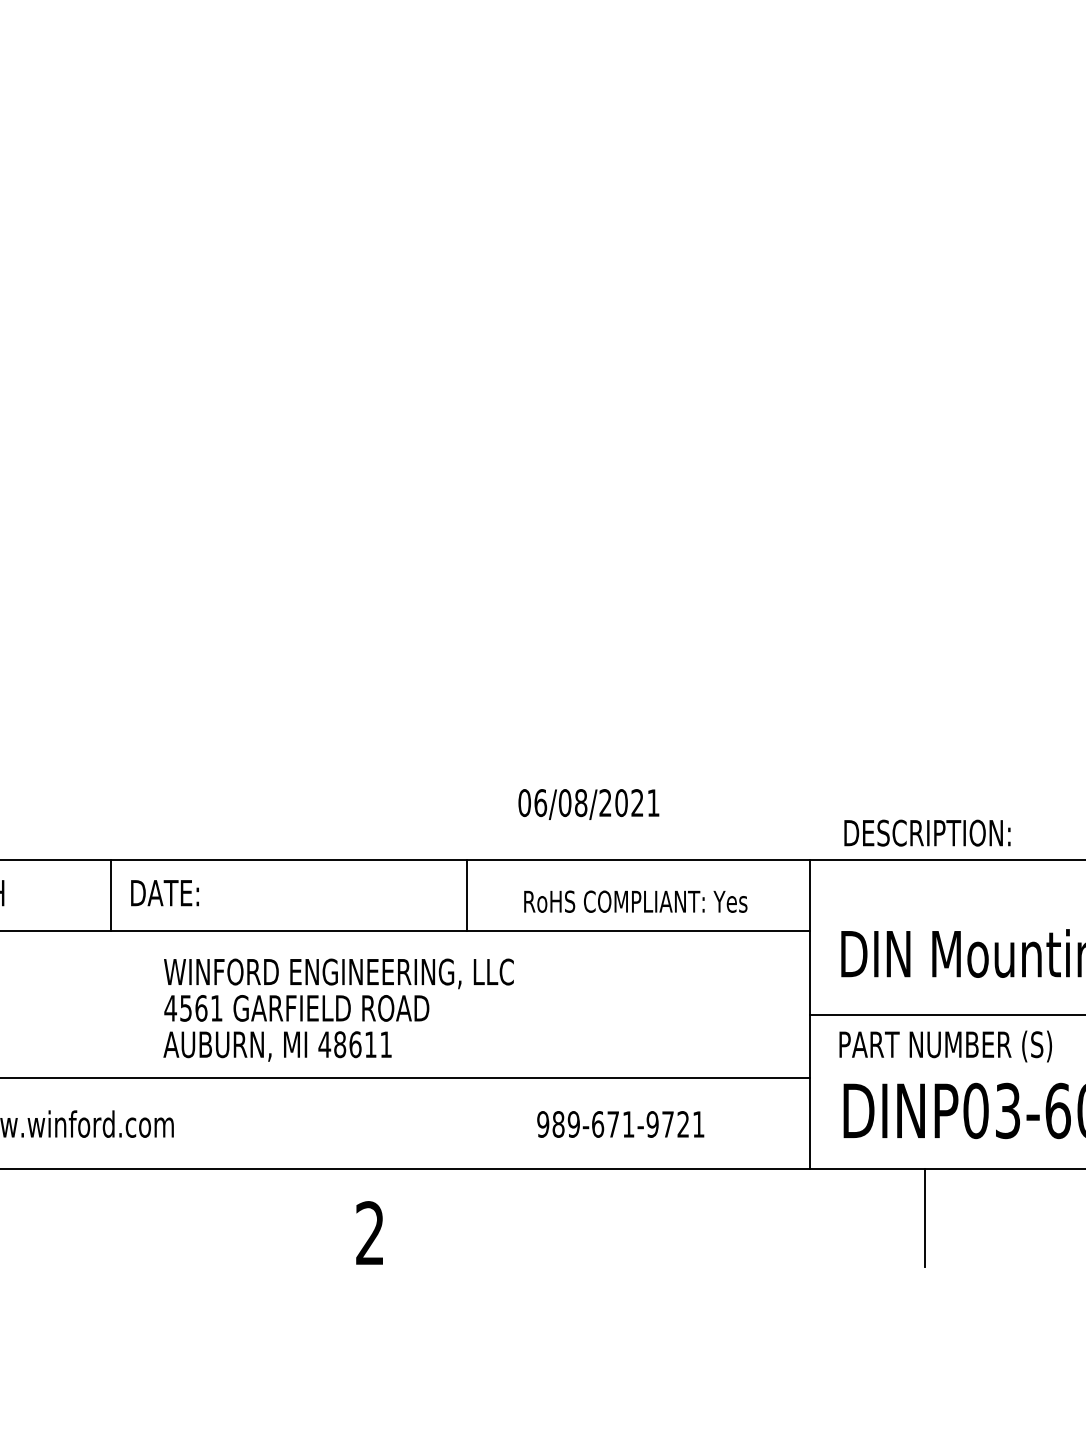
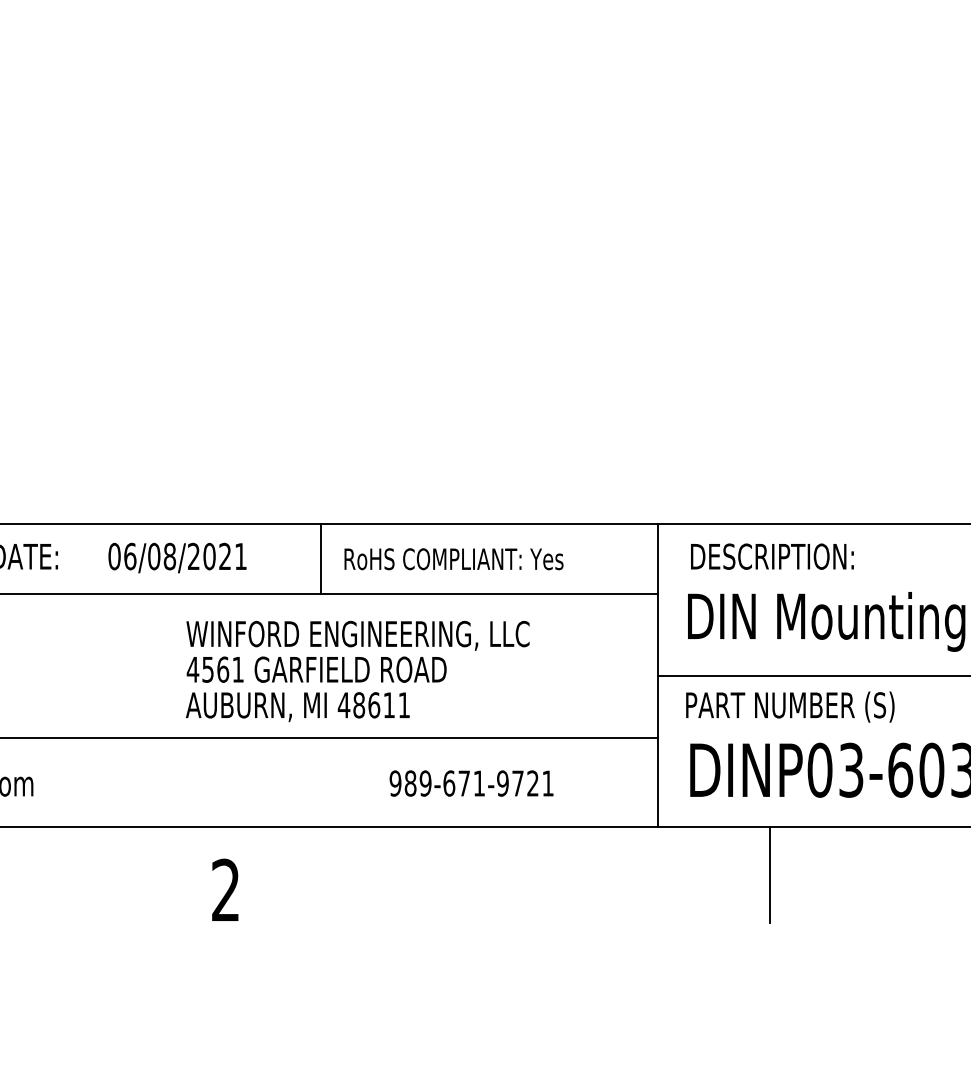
text: (588, 804) -> (177, 558), moved
text: (927, 832) -> (772, 556), moved
text: (635, 901) -> (453, 558), moved
text: (338, 1009) -> (357, 670), moved

